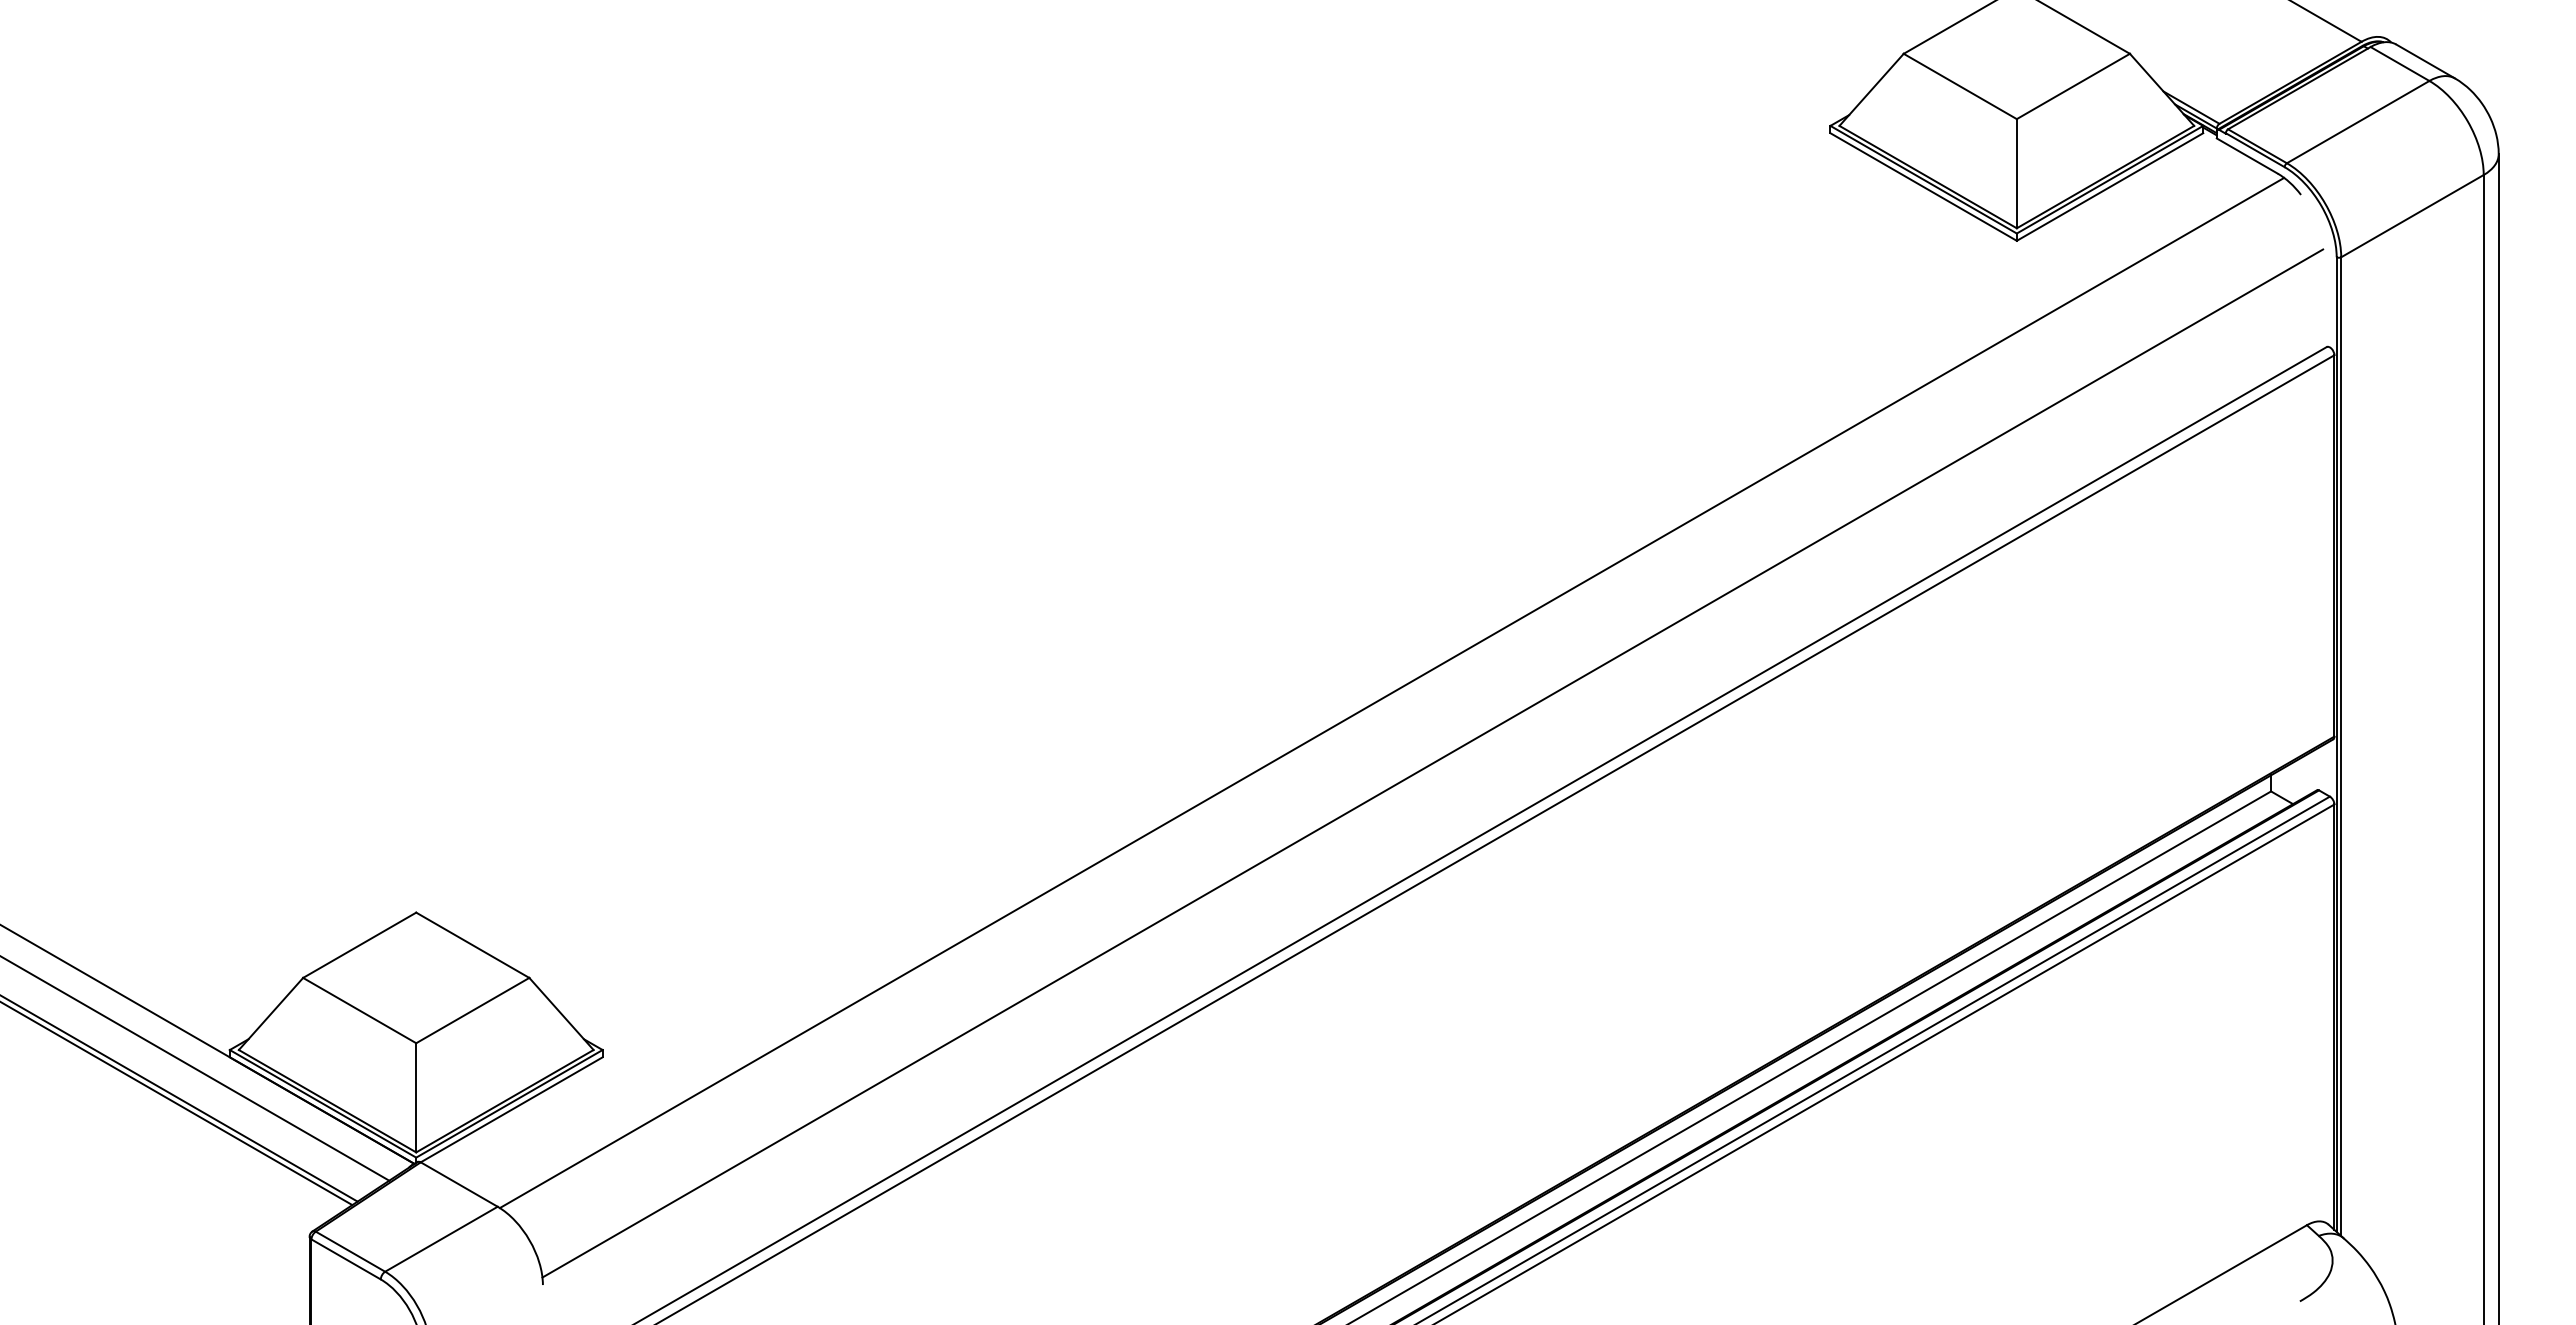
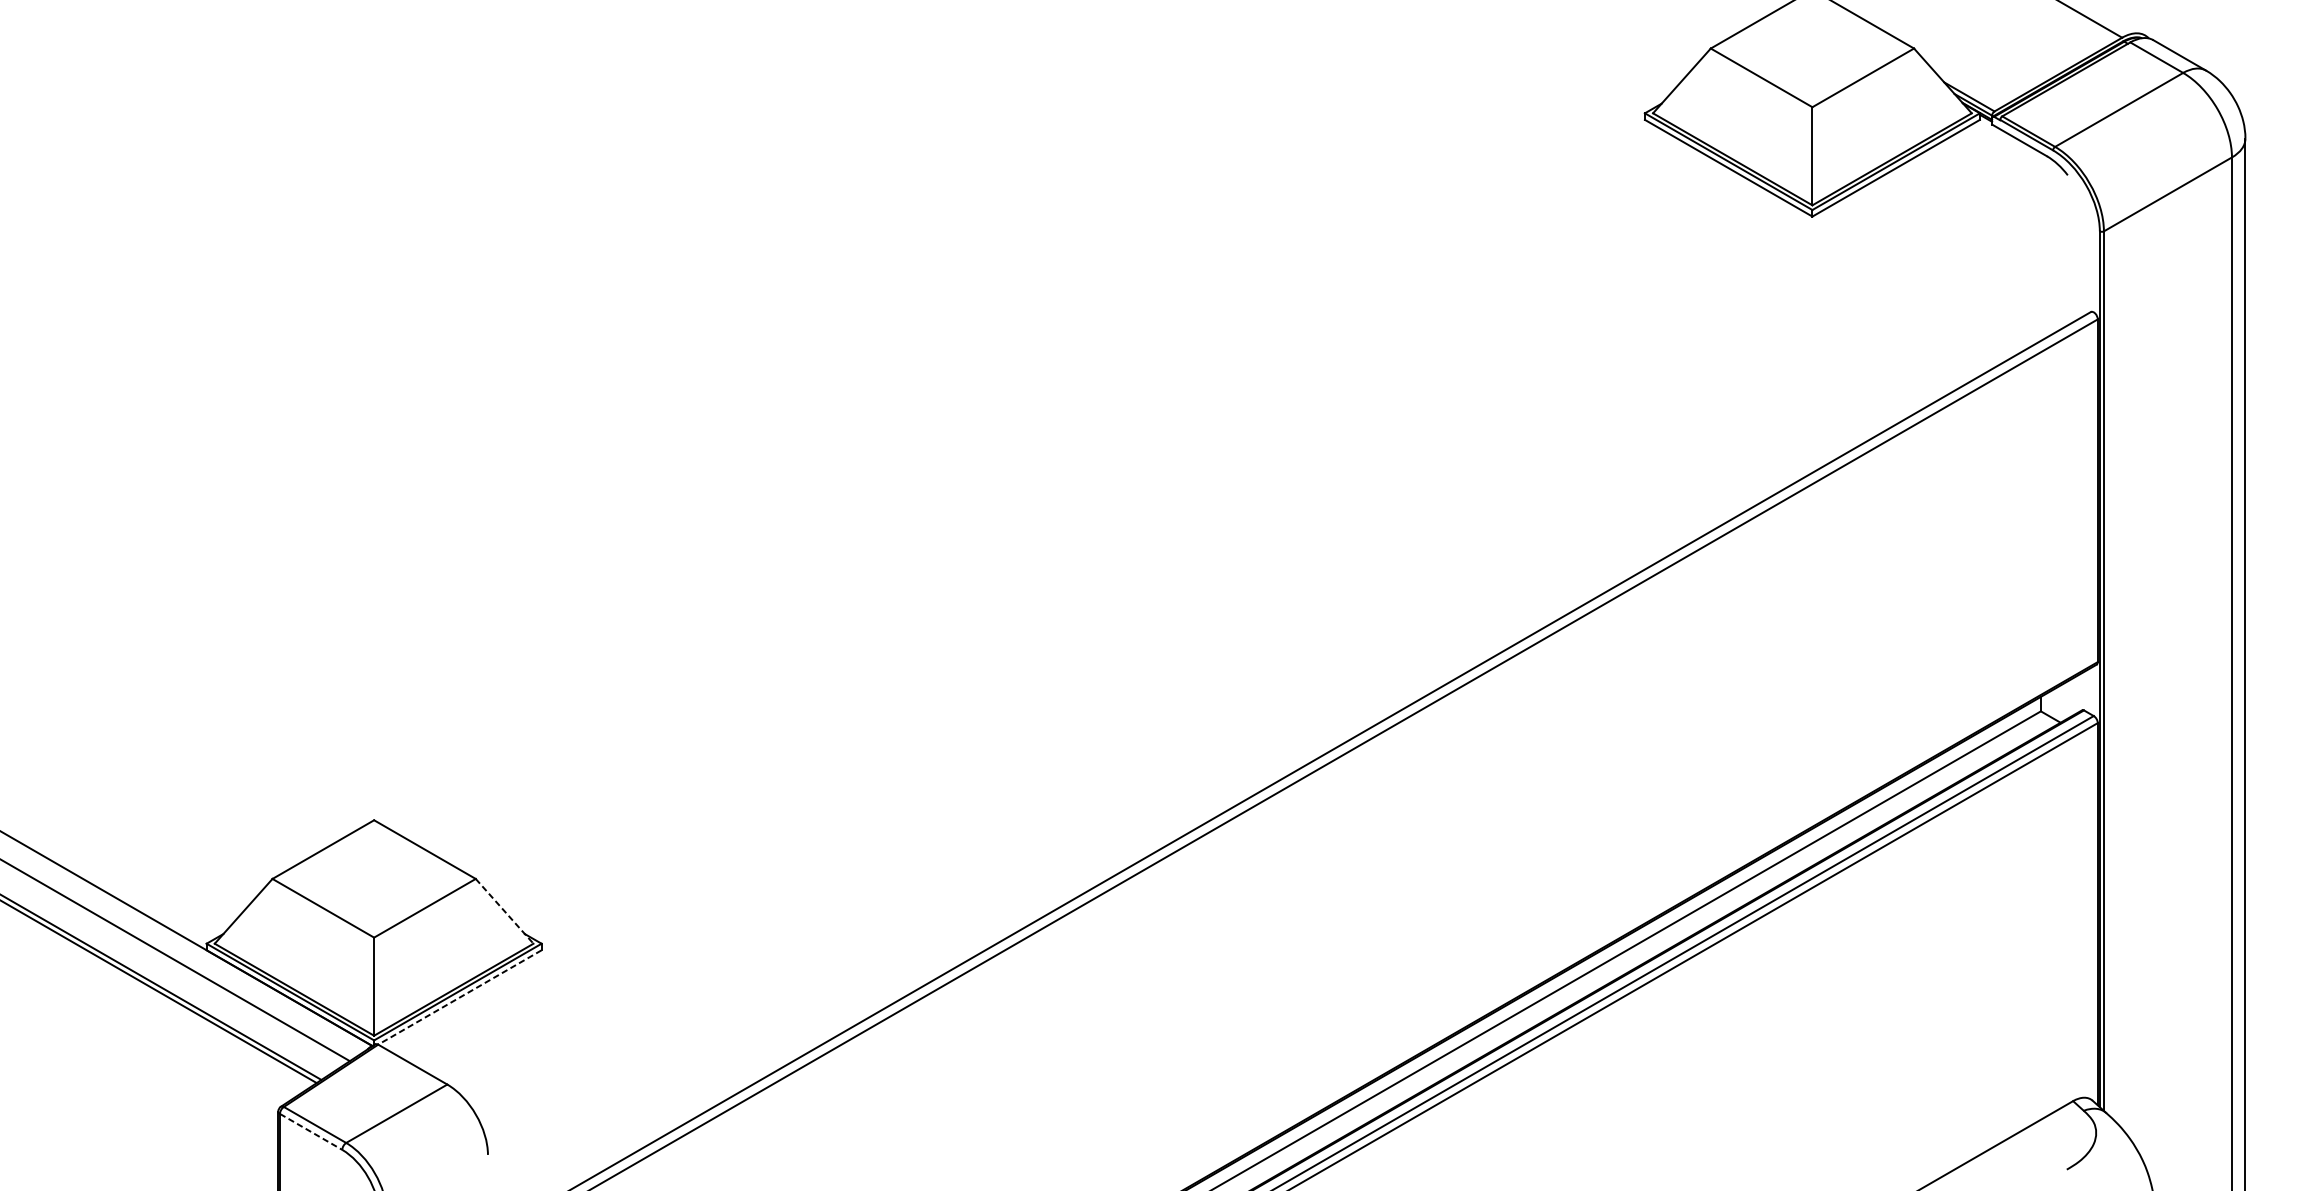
line: (1391, 692) -> (1250, 622), removed
line: (1432, 763) -> (1287, 686), removed
line: (561, 1014) -> (504, 911), solid -> dashed
line: (511, 1109) -> (459, 997), solid -> dashed
line: (346, 1259) -> (311, 1131), solid -> dashed

